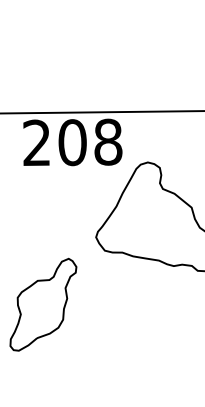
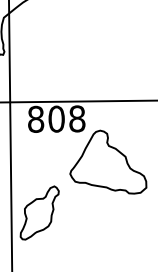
text: (37, 141) -> (36, 118), 208 -> 808

